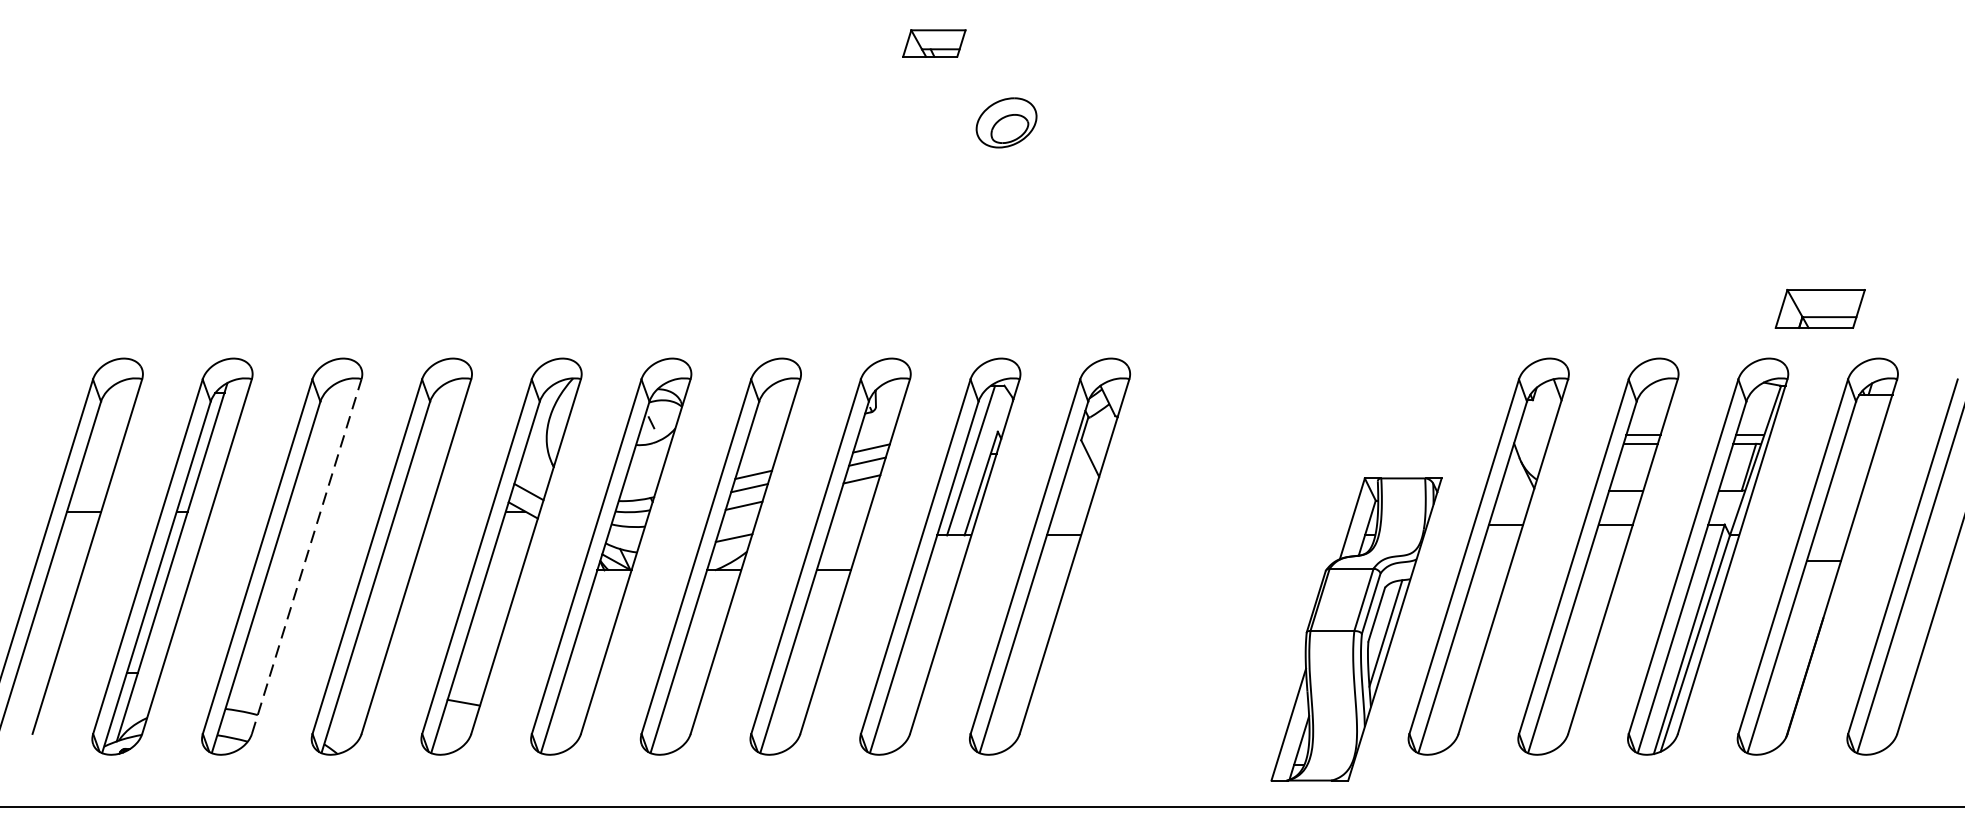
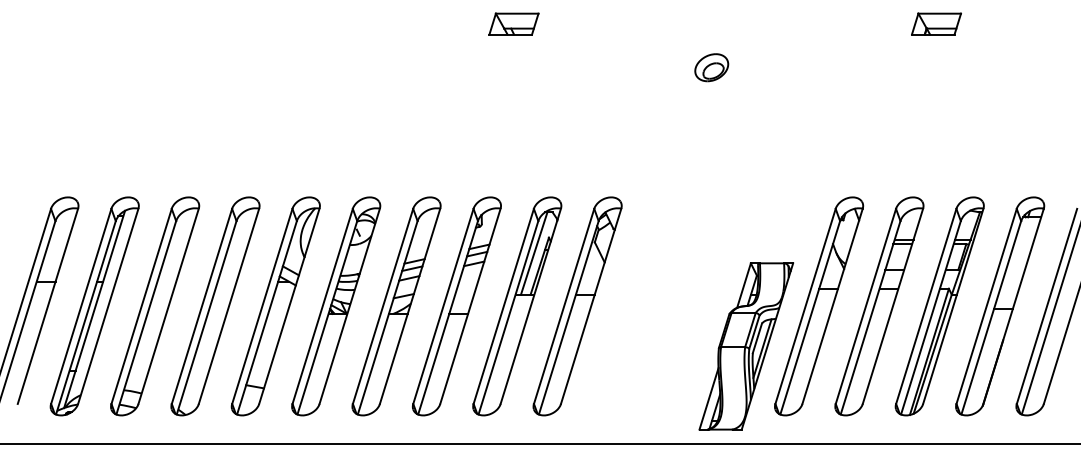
part: (933, 42) -> (513, 23), size x1.43
part: (1006, 122) -> (711, 67), moved
part: (1820, 307) -> (936, 23), moved
line: (306, 555) -> (168, 305), dashed -> solid

